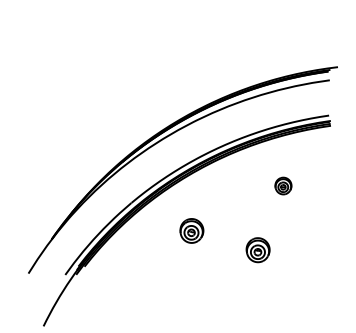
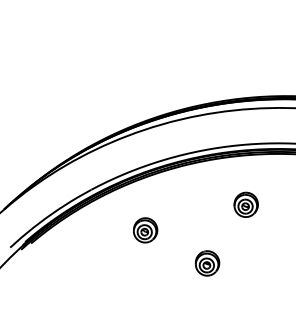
part: (283, 185) -> (246, 204), size x1.43

